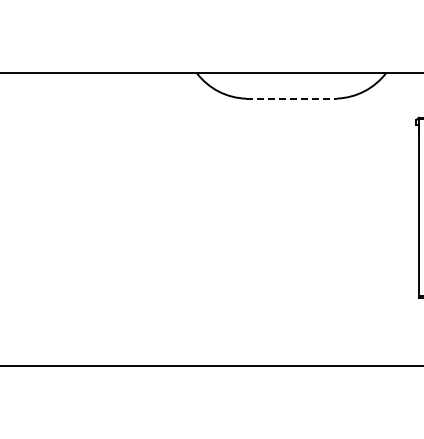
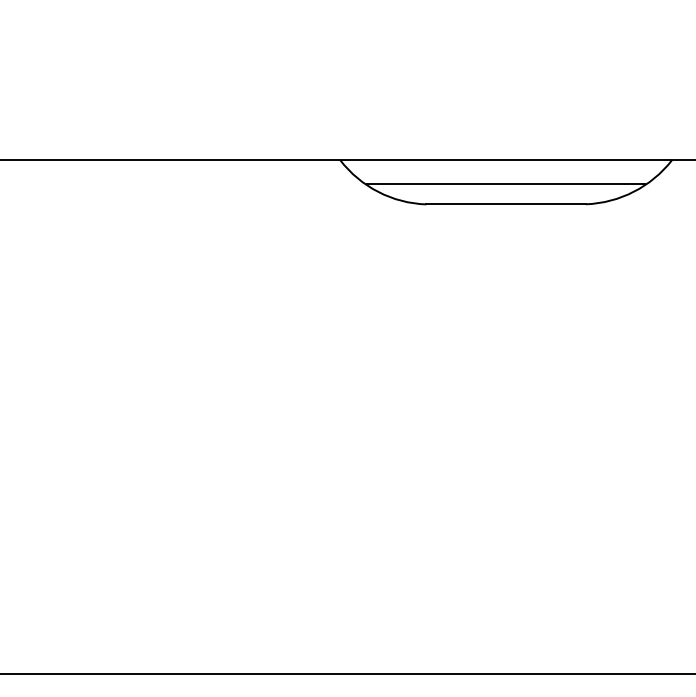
line: (291, 87) -> (506, 184), added
line: (292, 98) -> (507, 204), dashed -> solid

